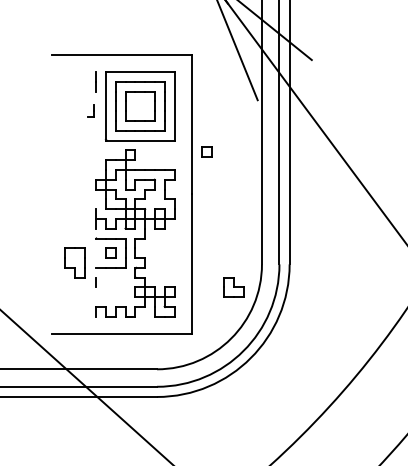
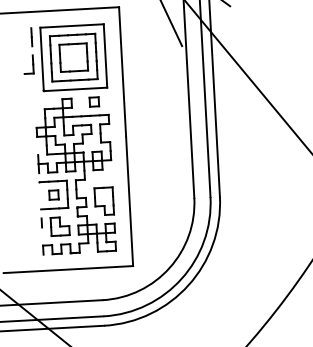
part: (90, 110) -> (27, 64), size x1.67
part: (206, 151) -> (93, 101), moved
part: (74, 262) -> (104, 200), moved
part: (233, 287) -> (59, 226), moved

